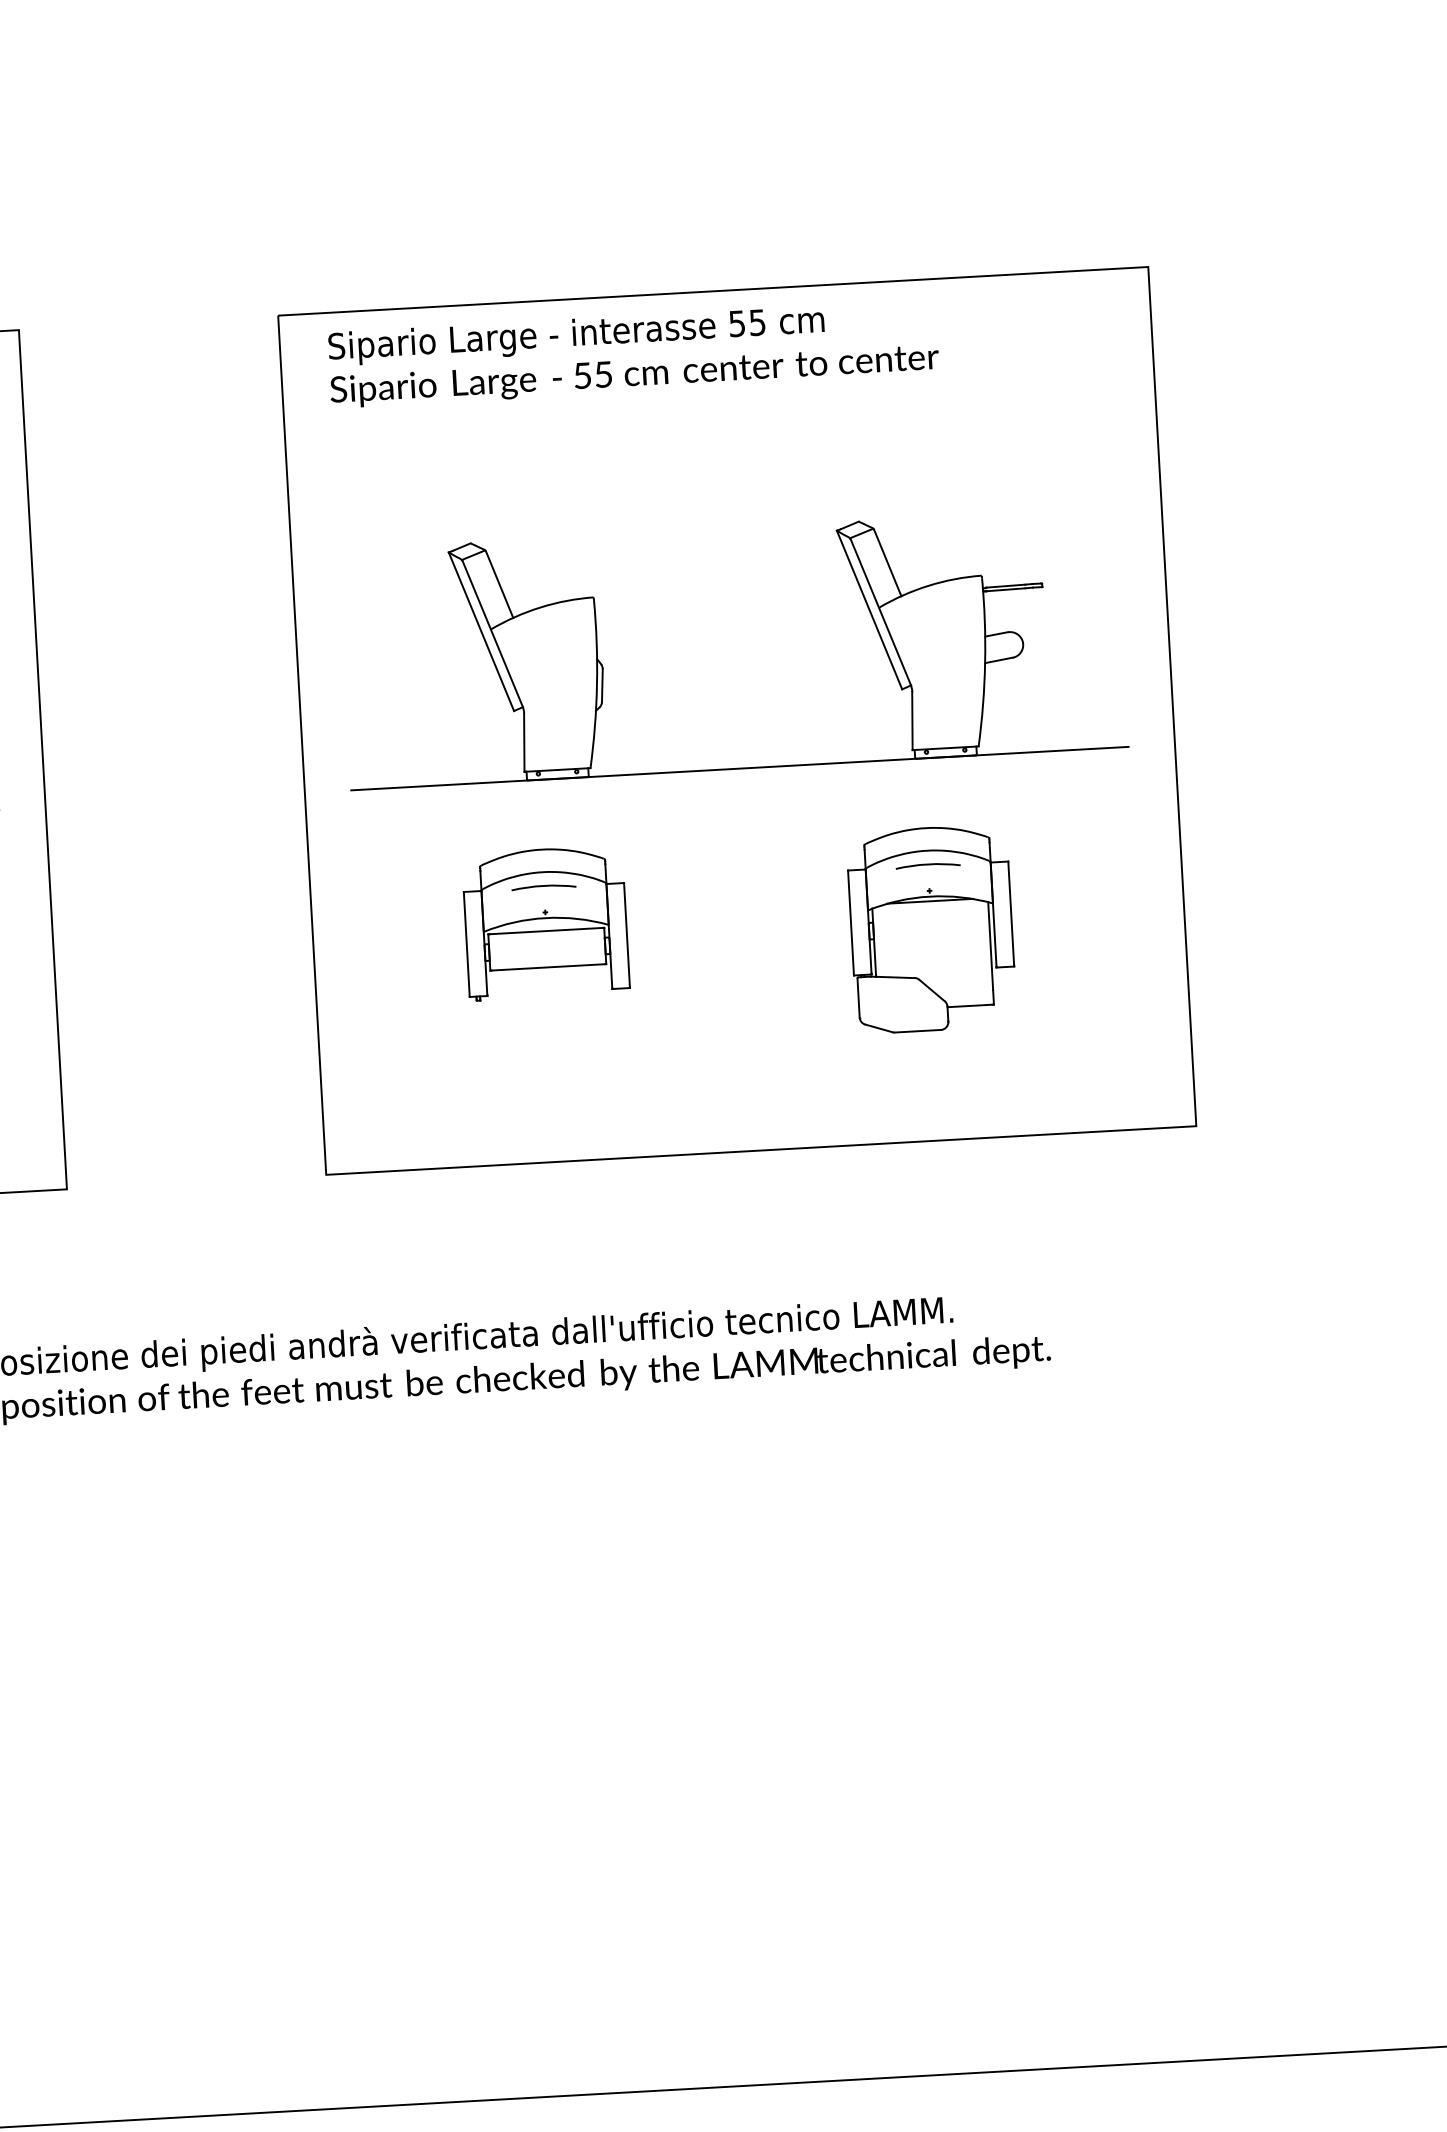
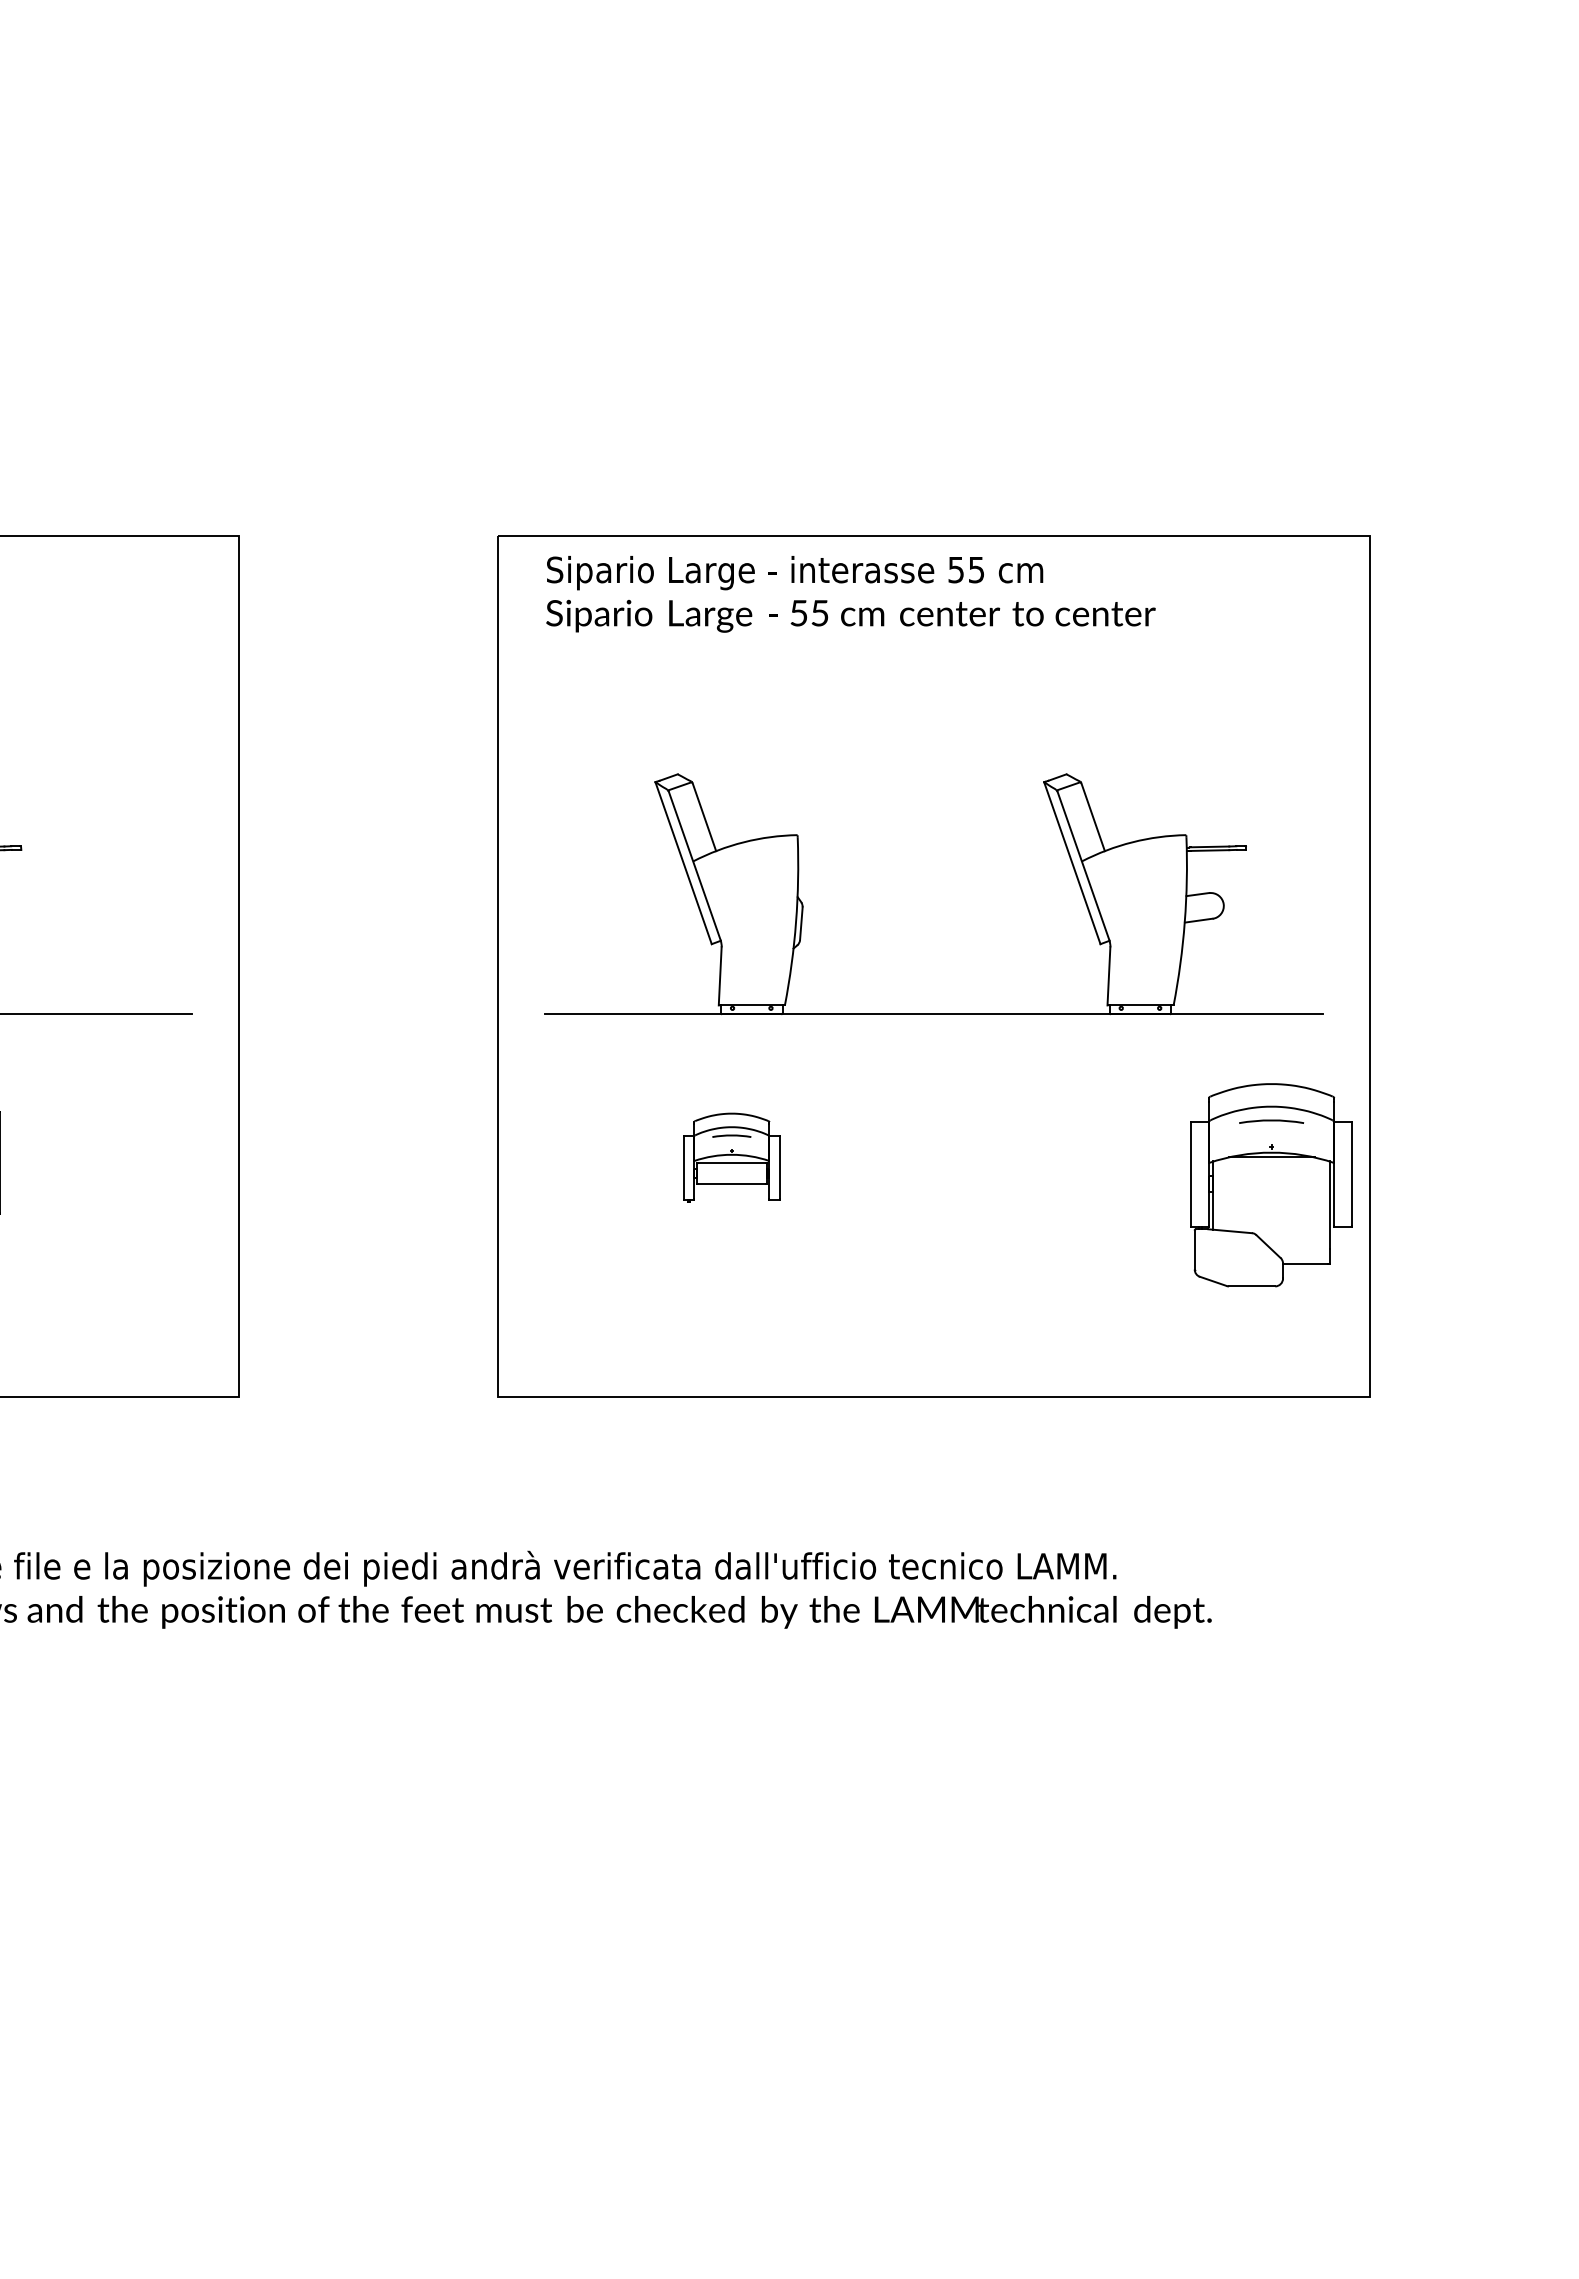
part: (545, 922) -> (731, 1157), size x0.6
part: (931, 929) -> (1271, 1185), moved

